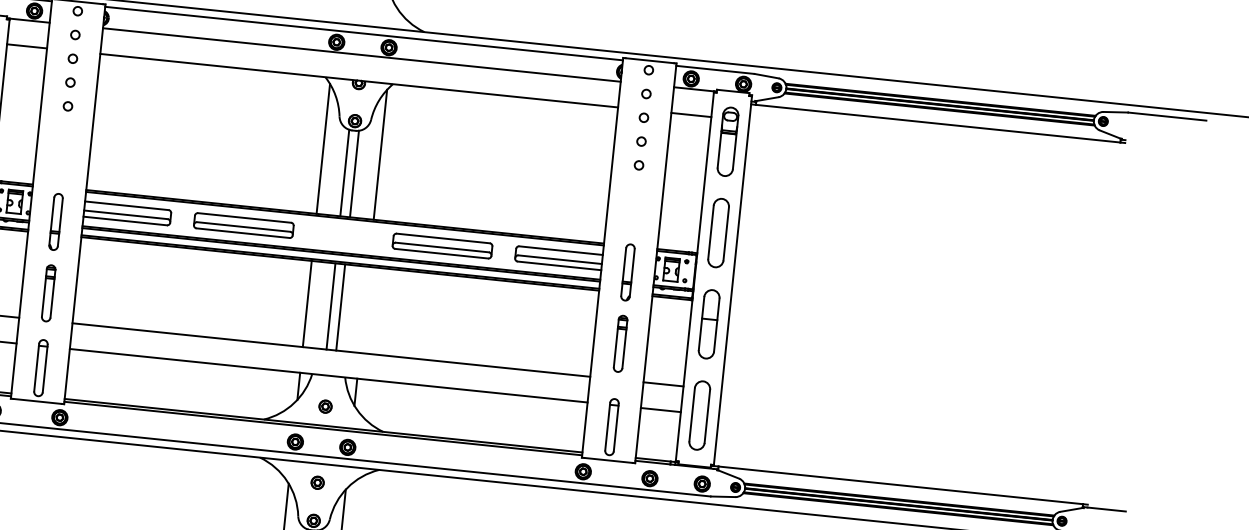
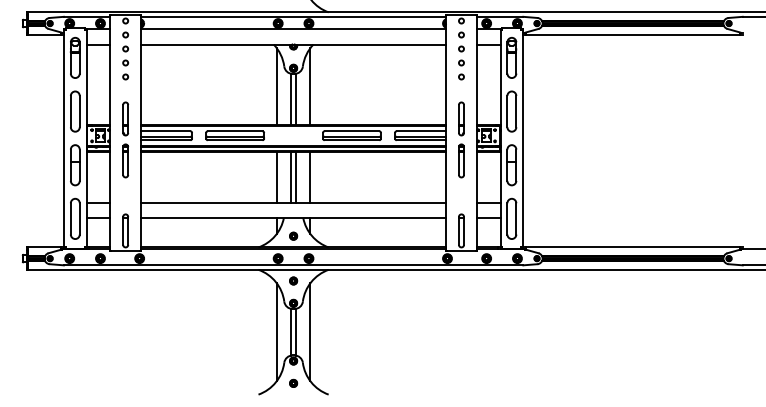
part: (52, 256) -> (125, 139), moved
part: (624, 307) -> (461, 139), moved
line: (364, 309) -> (310, 177), added

